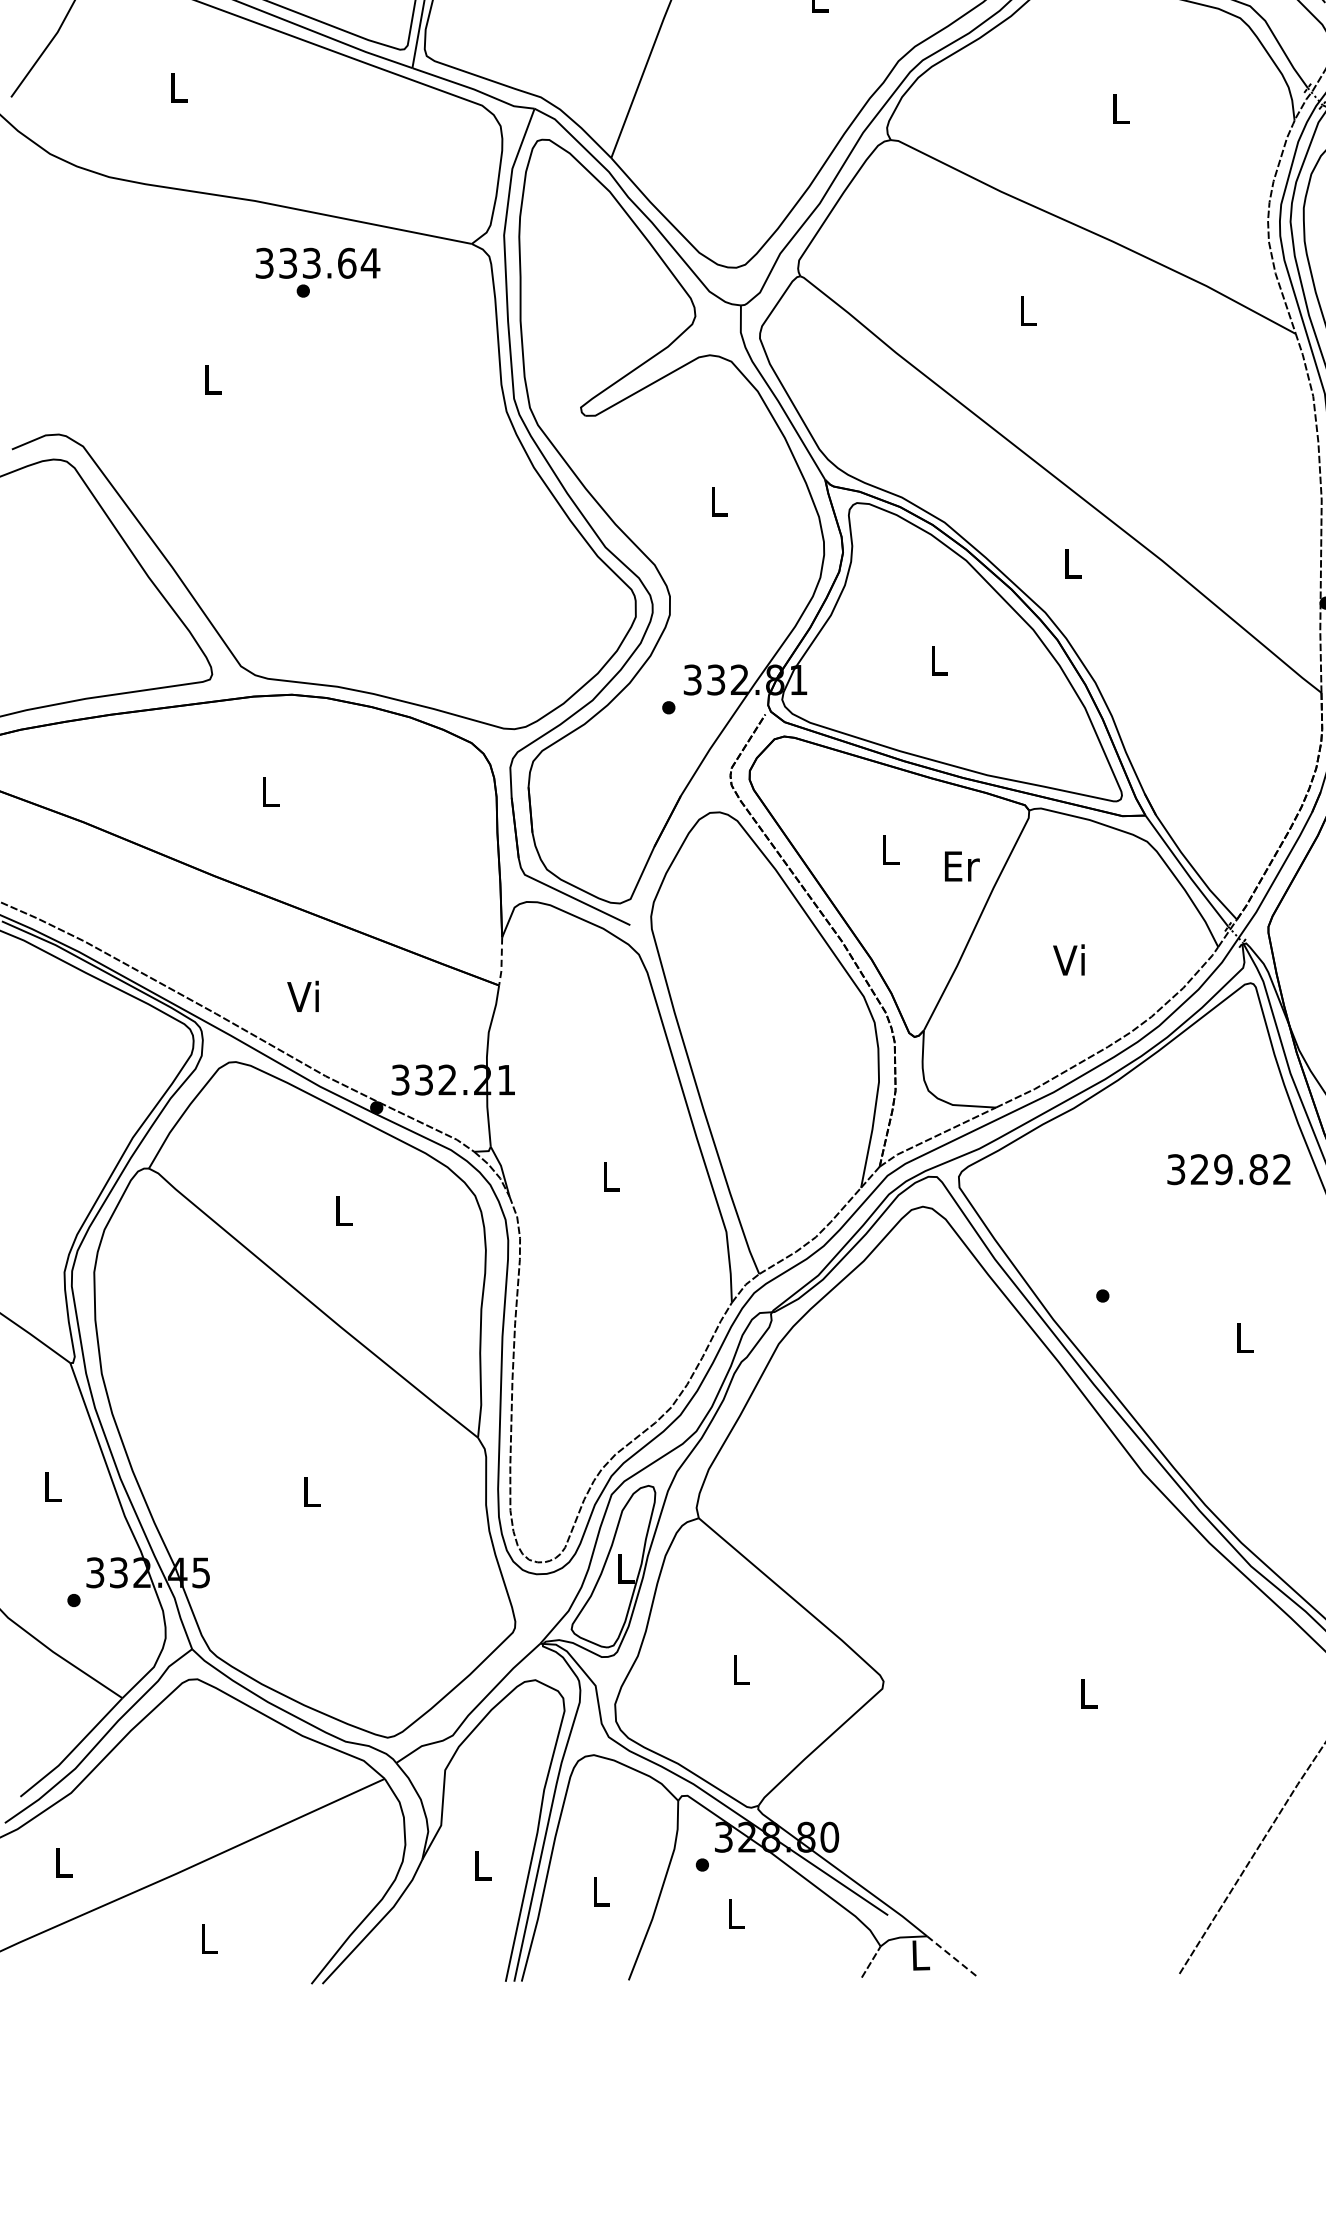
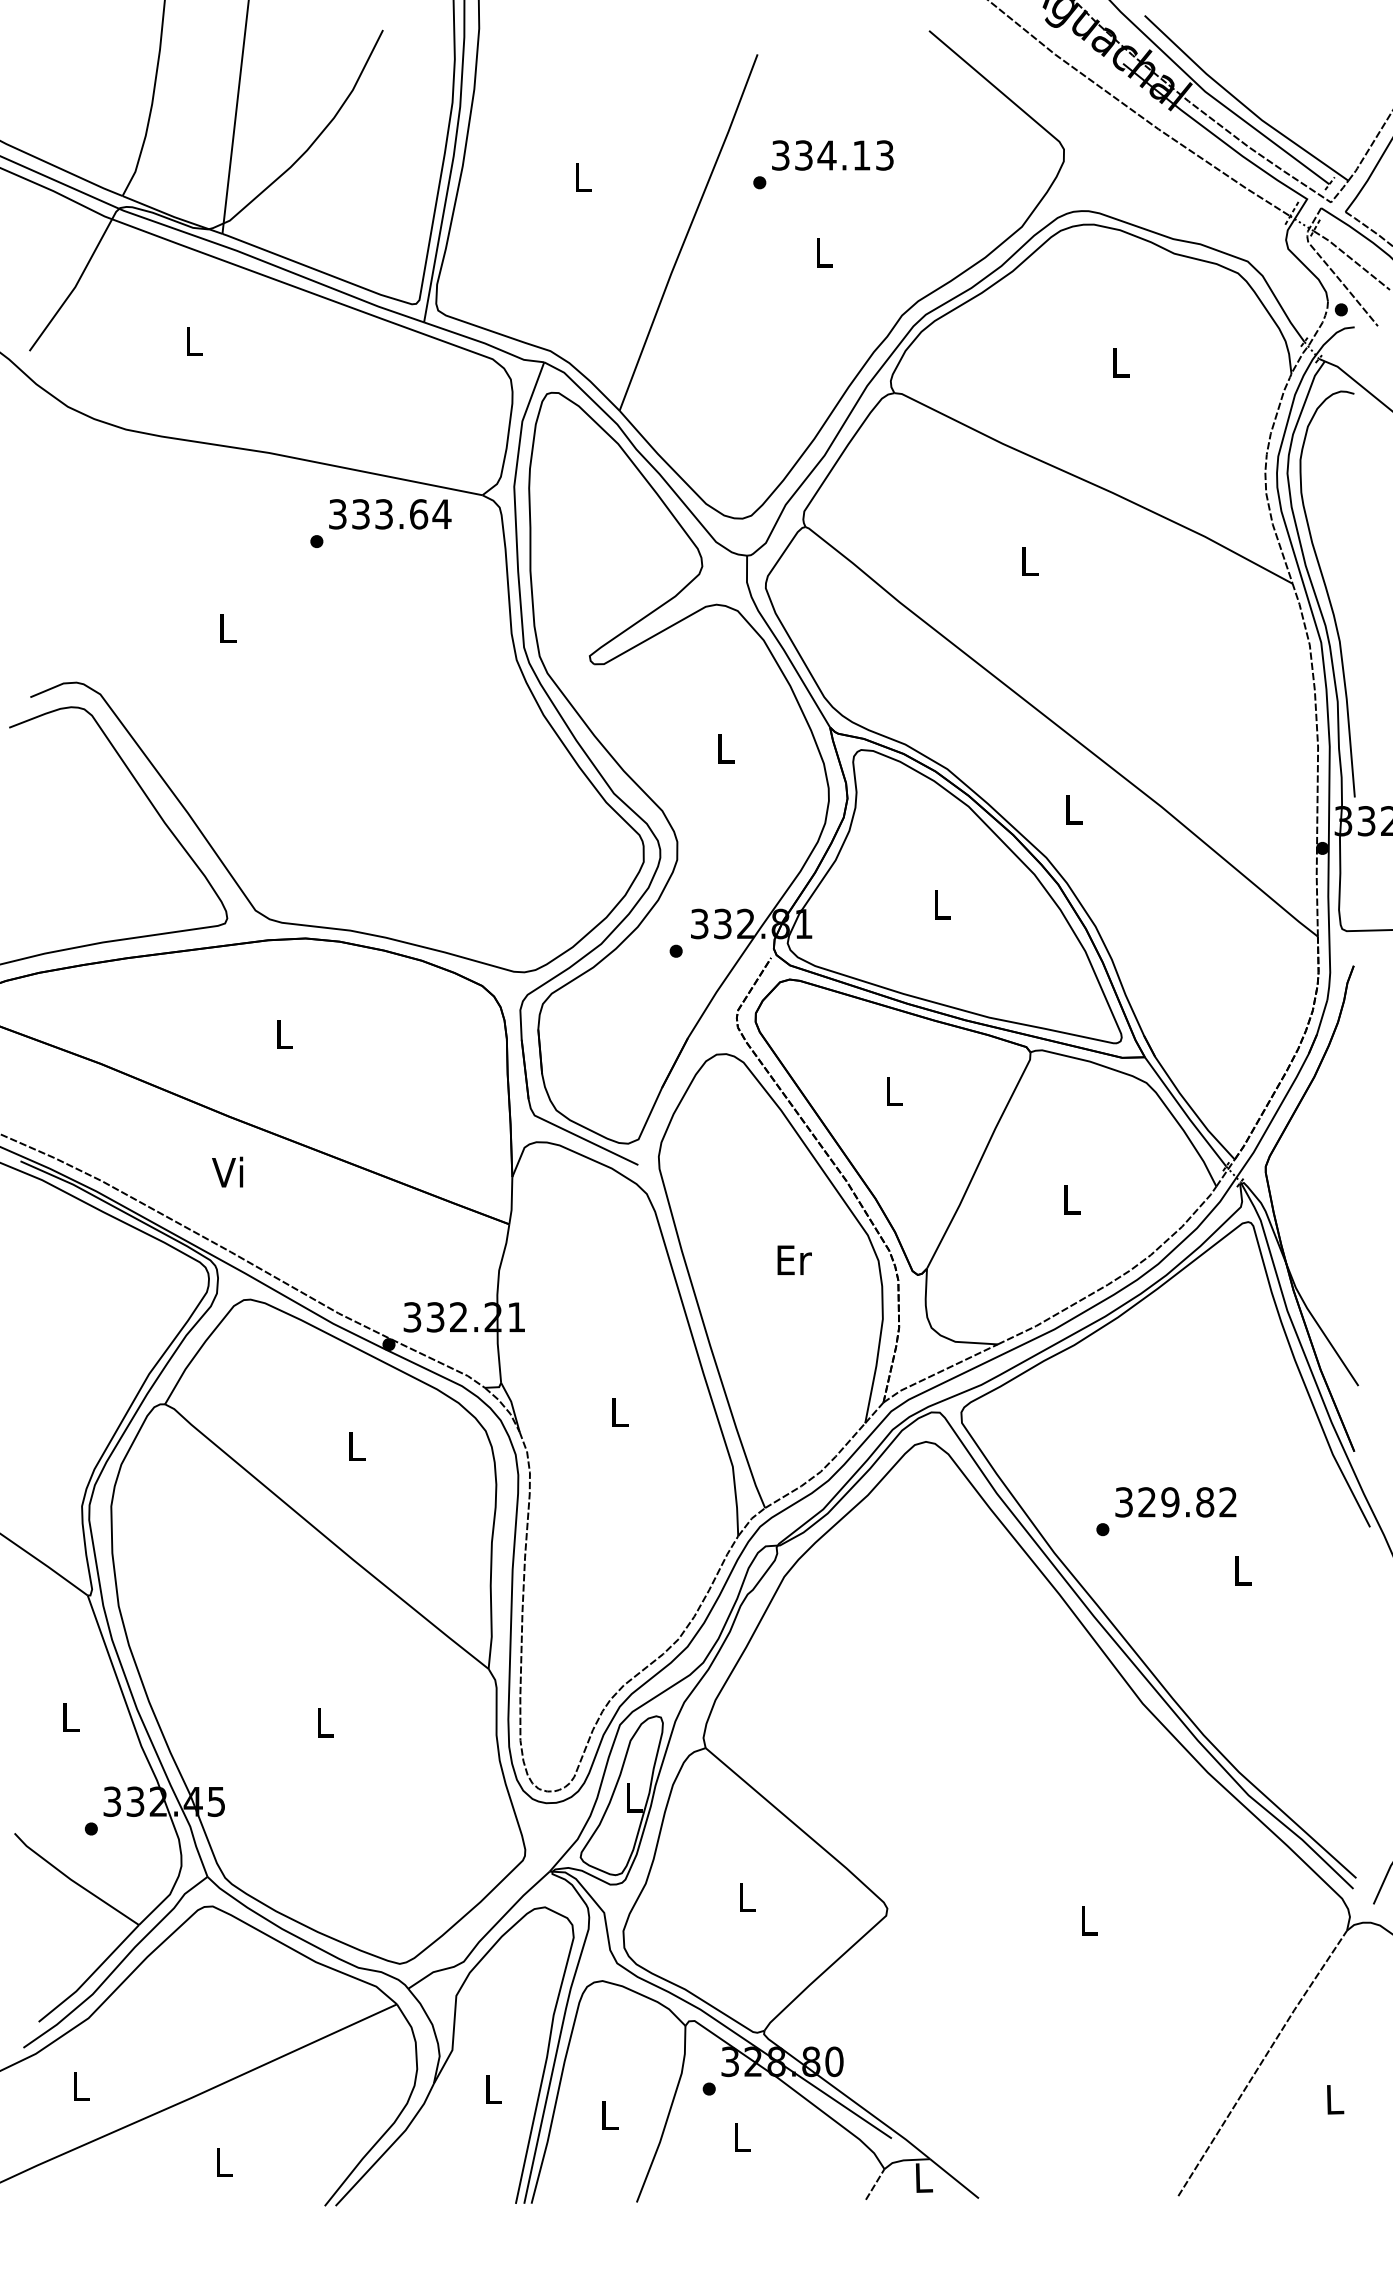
text: (318, 263) -> (390, 514), moved
text: (962, 865) -> (794, 1259), moved
text: (1068, 959) -> (1069, 1198), Vi -> L
line: (501, 962) -> (511, 1201), dashed -> solid
text: (302, 995) -> (227, 1171), moved
text: (1228, 1169) -> (1175, 1502), moved
line: (951, 1956) -> (954, 2179), dashed -> solid

